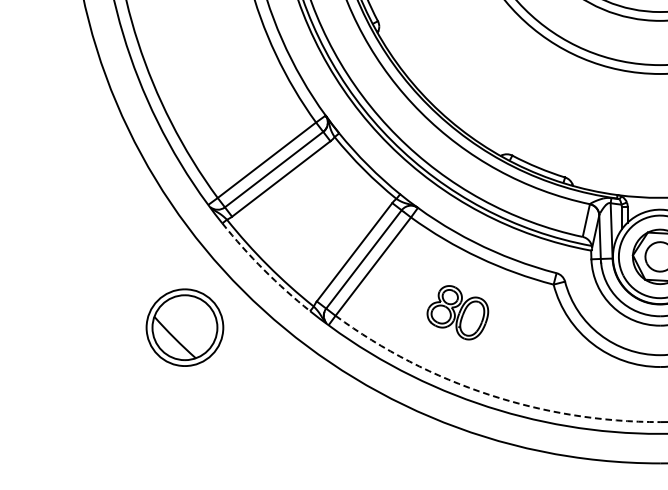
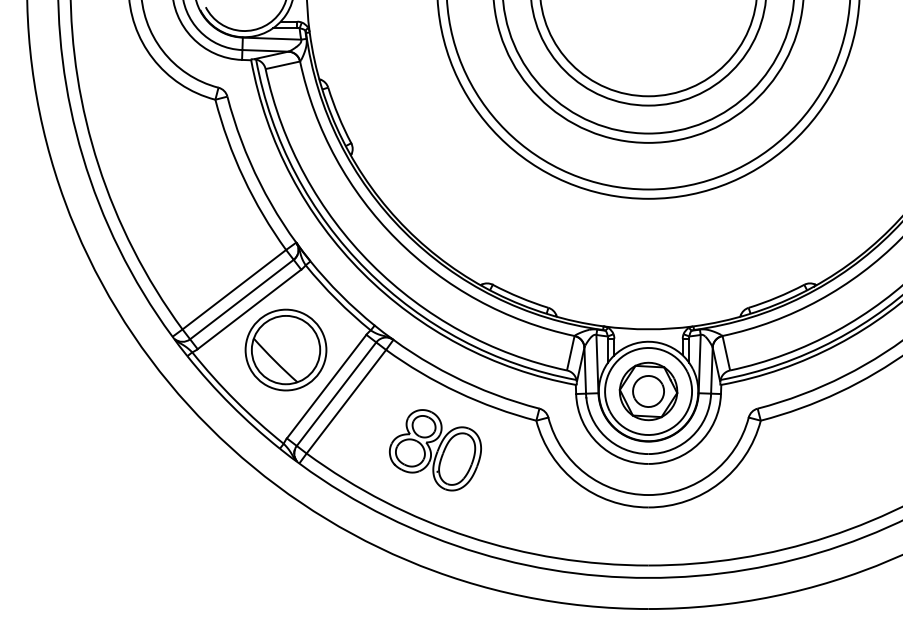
arc: (264, 270) -> (231, 405), dashed -> solid
part: (457, 312) -> (435, 450), size x1.43
part: (184, 327) -> (285, 349), moved
arc: (489, 394) -> (468, 536), dashed -> solid

